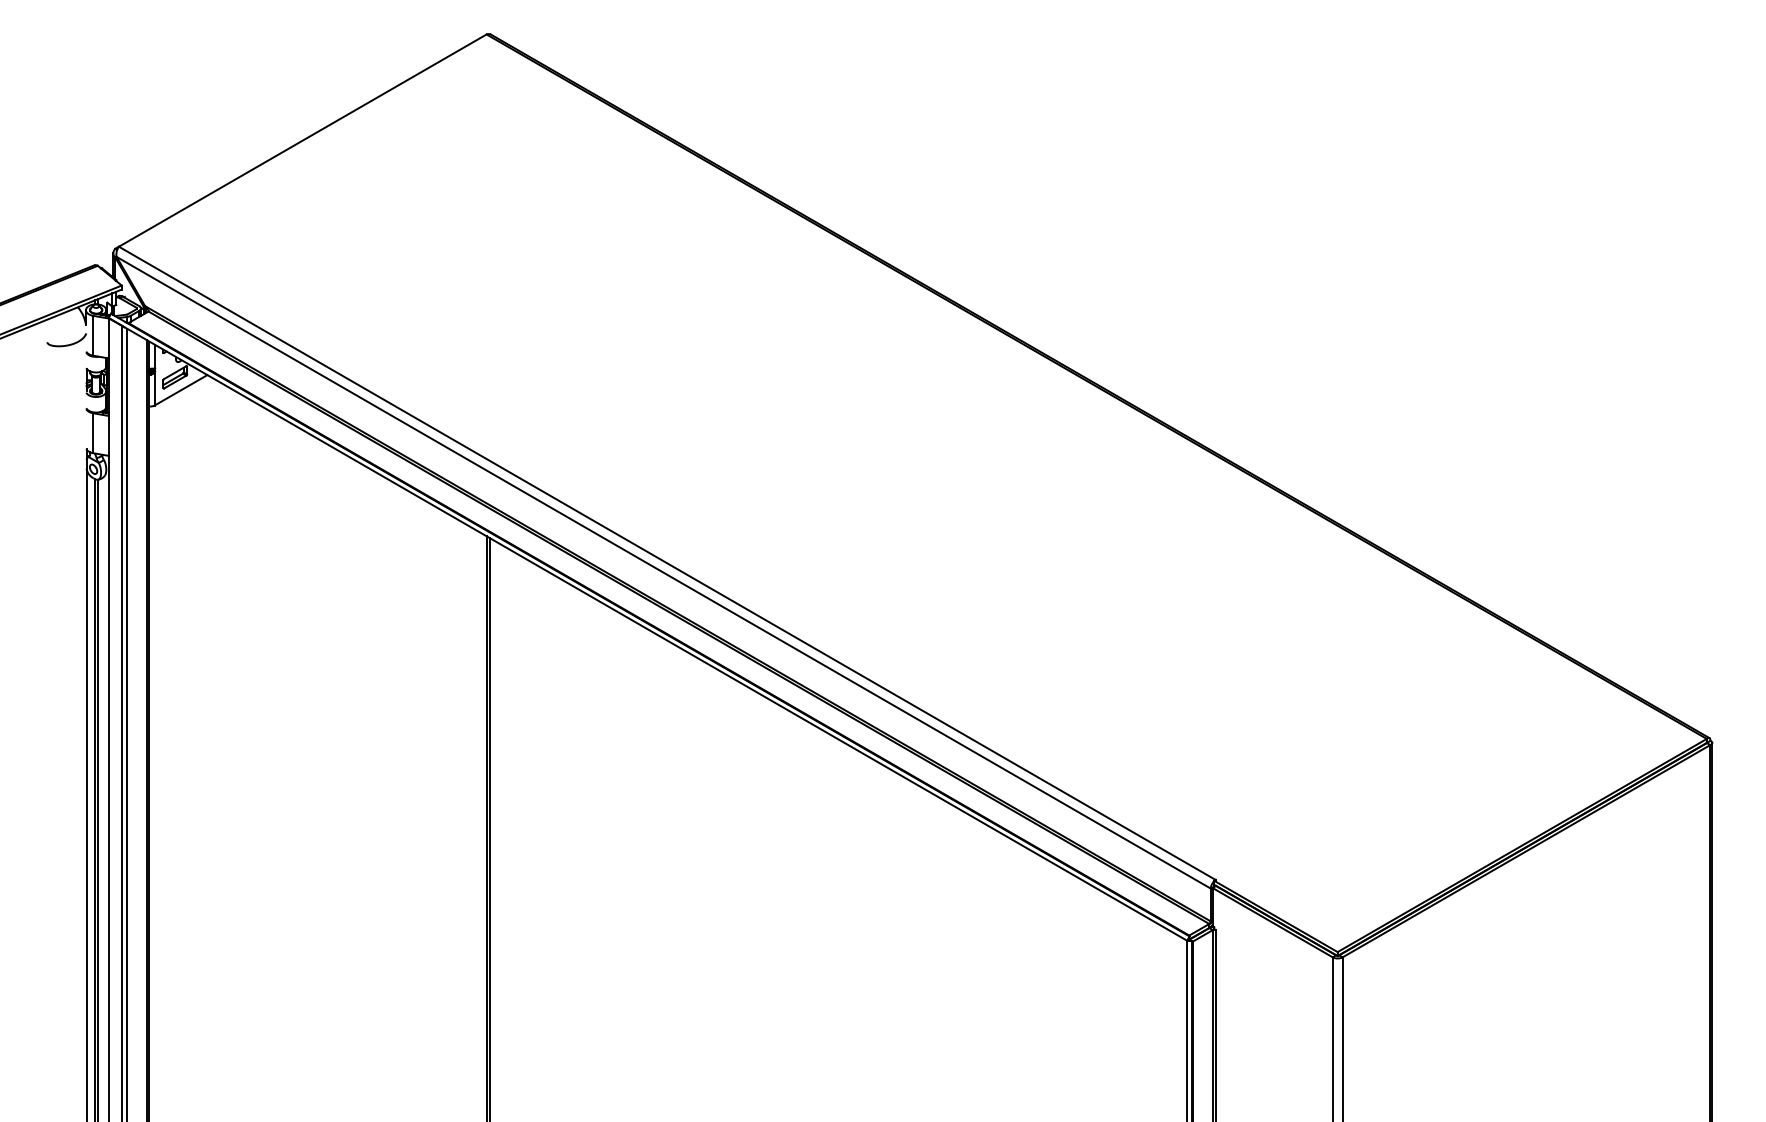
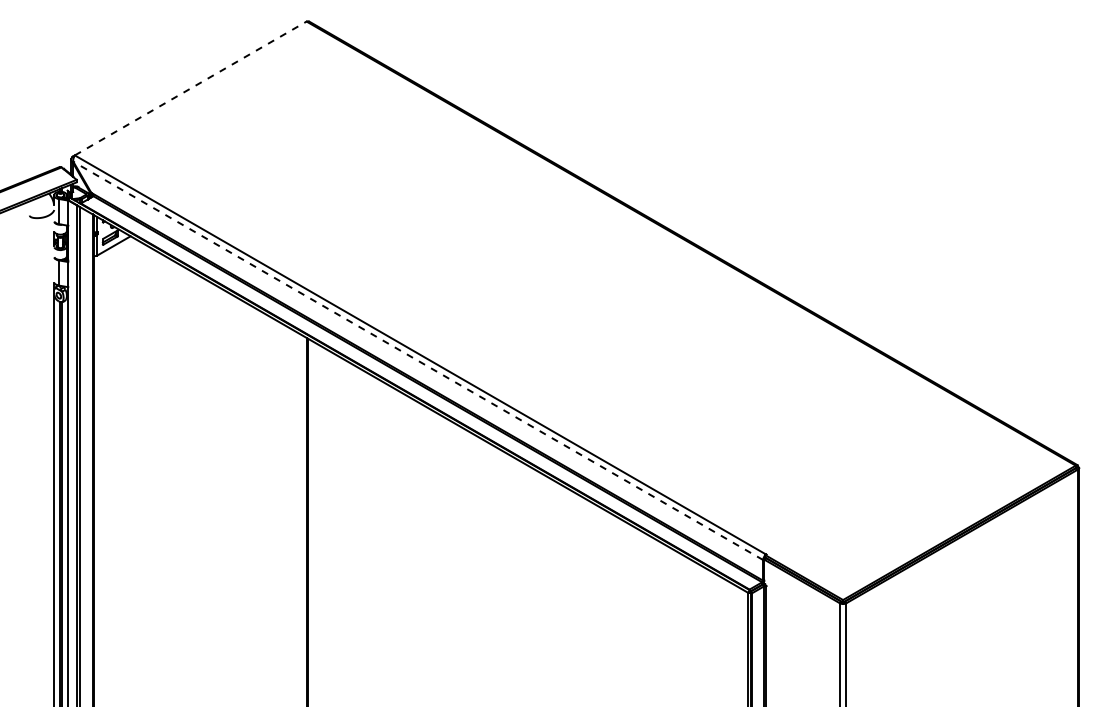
line: (302, 140) -> (190, 88), solid -> dashed
line: (662, 572) -> (417, 360), solid -> dashed

